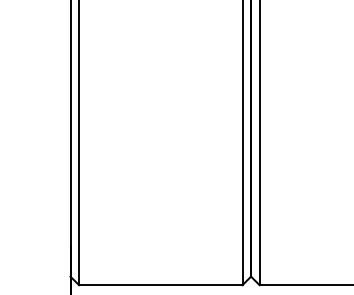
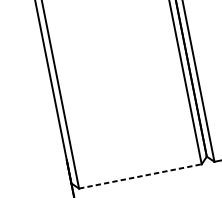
line: (160, 285) -> (140, 176), solid -> dashed

